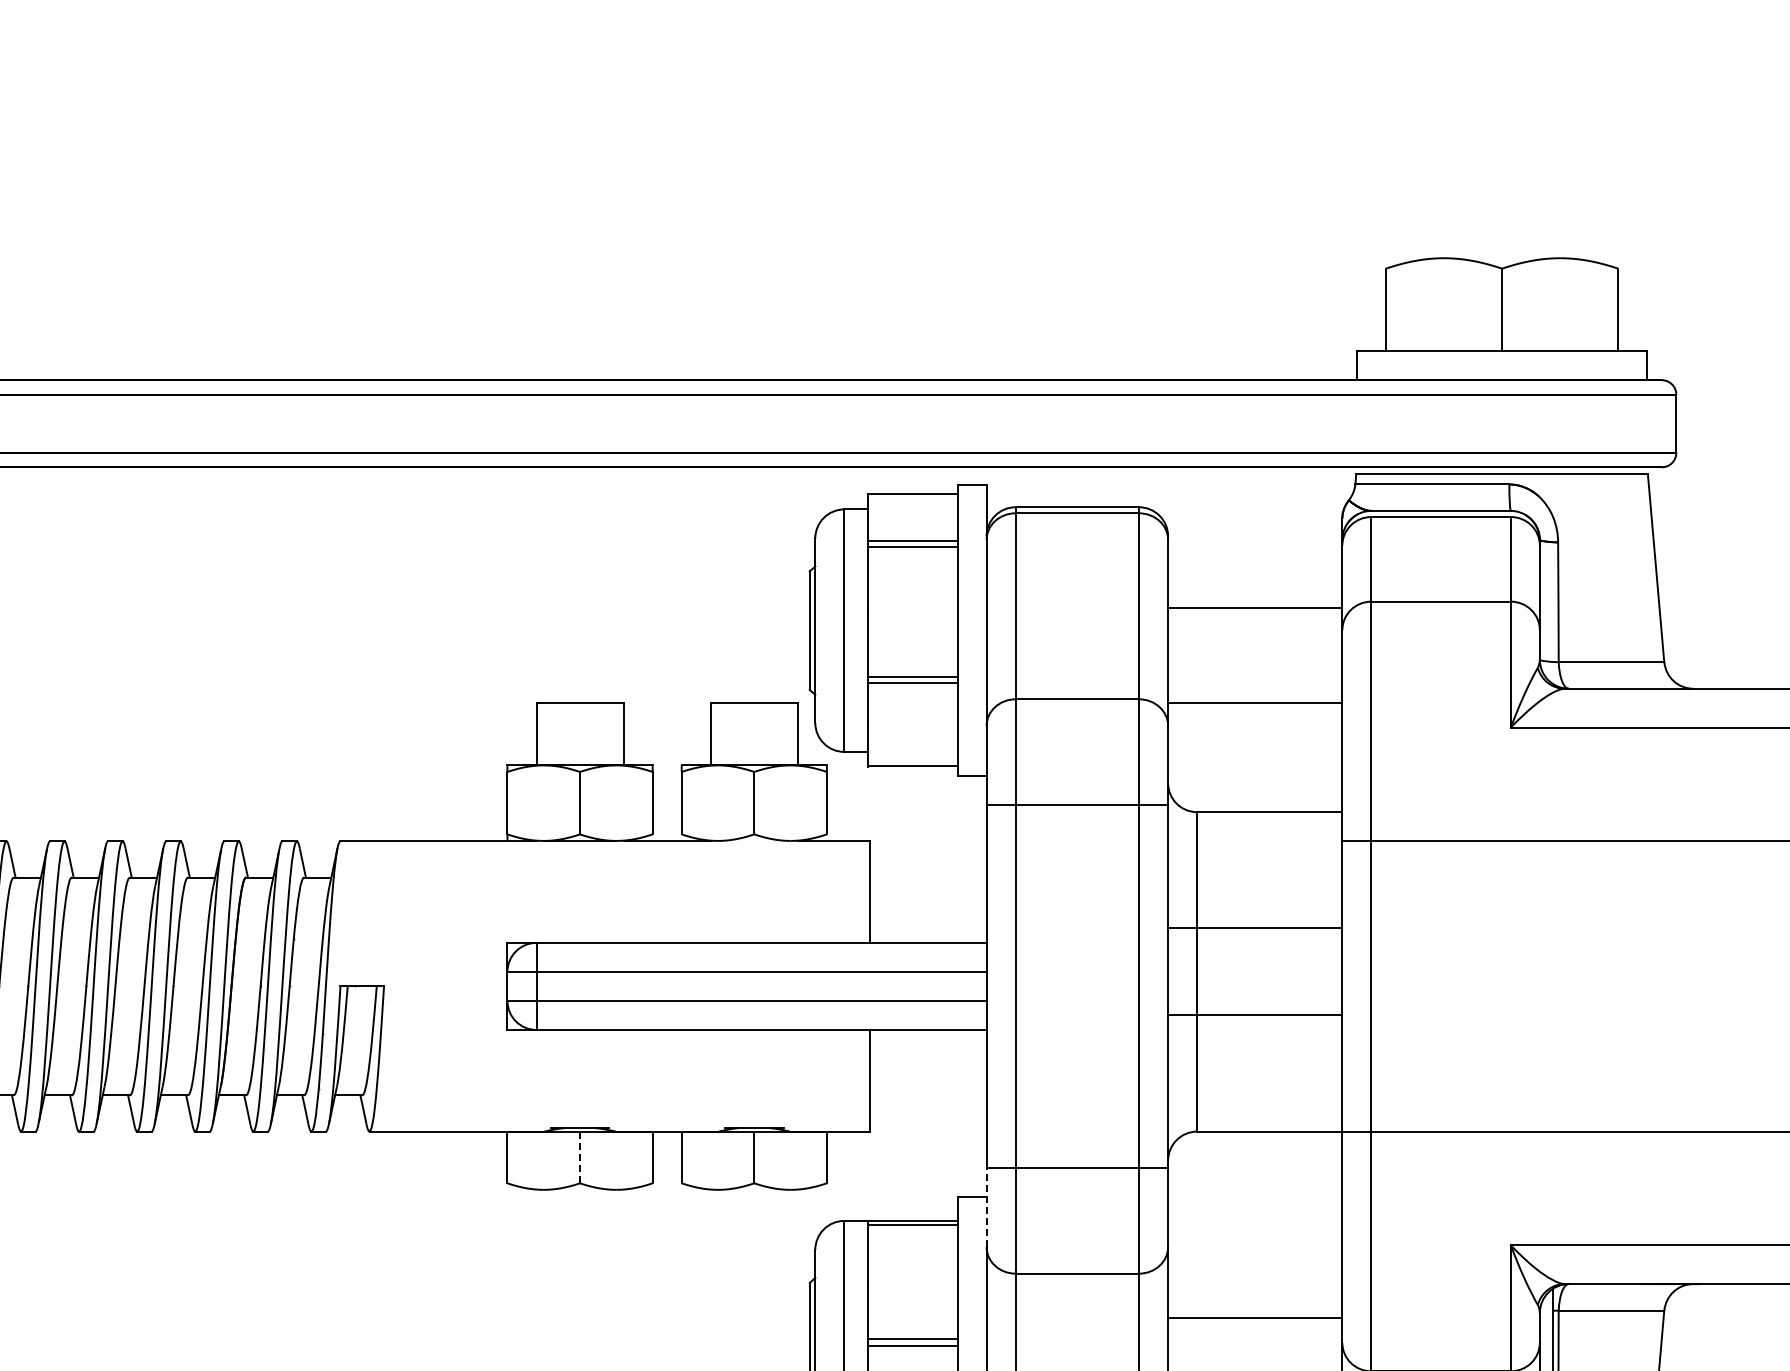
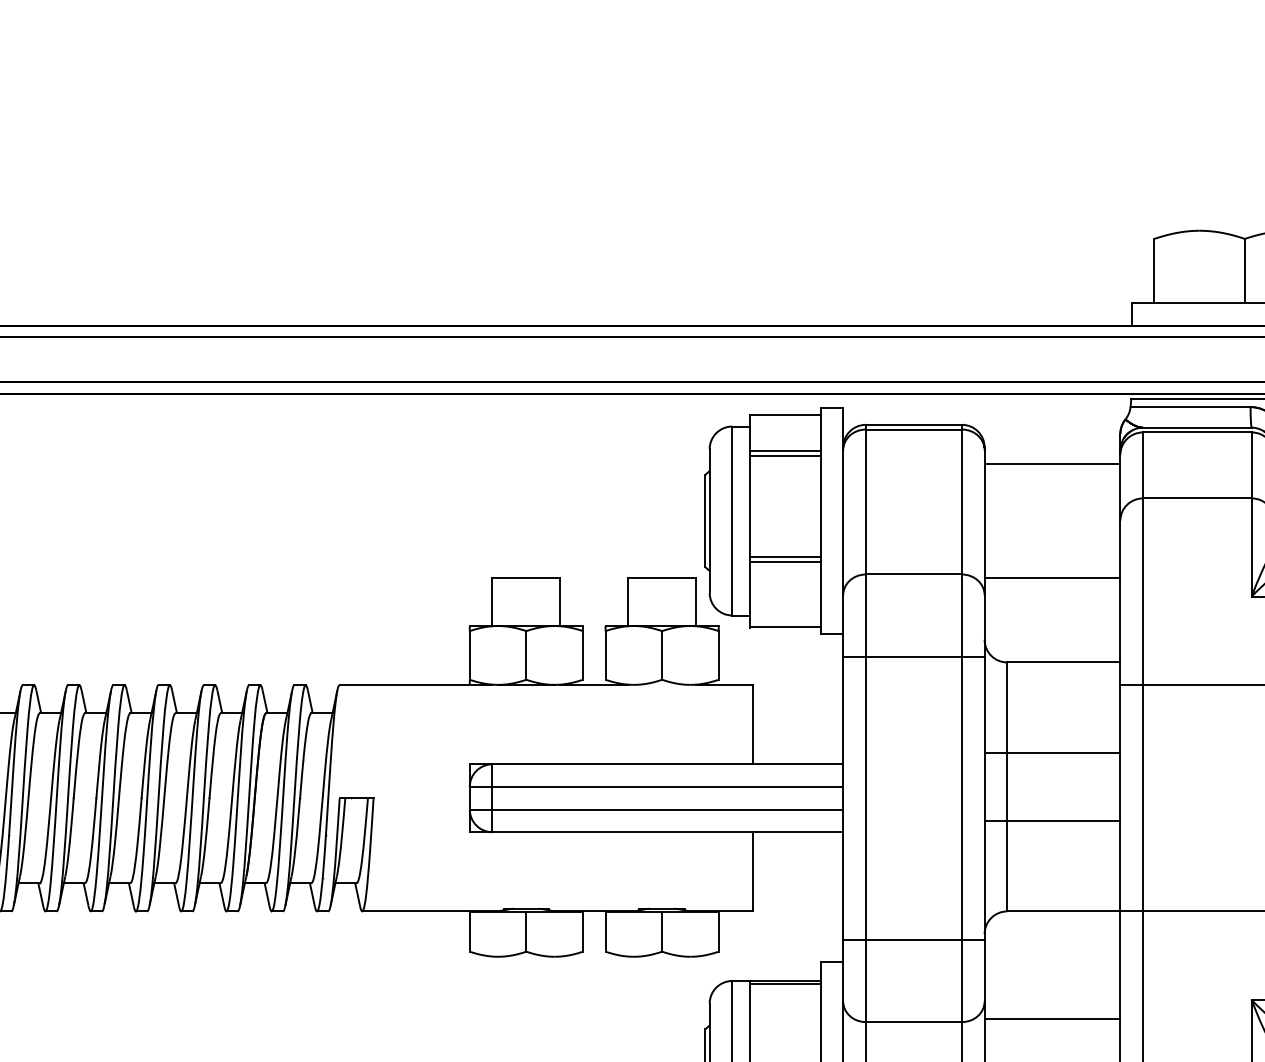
line: (1255, 608) -> (1052, 464), moved
line: (580, 1157) -> (526, 931), dashed -> solid
line: (986, 1207) -> (843, 970), dashed -> solid
line: (1255, 1317) -> (1052, 1018), moved

